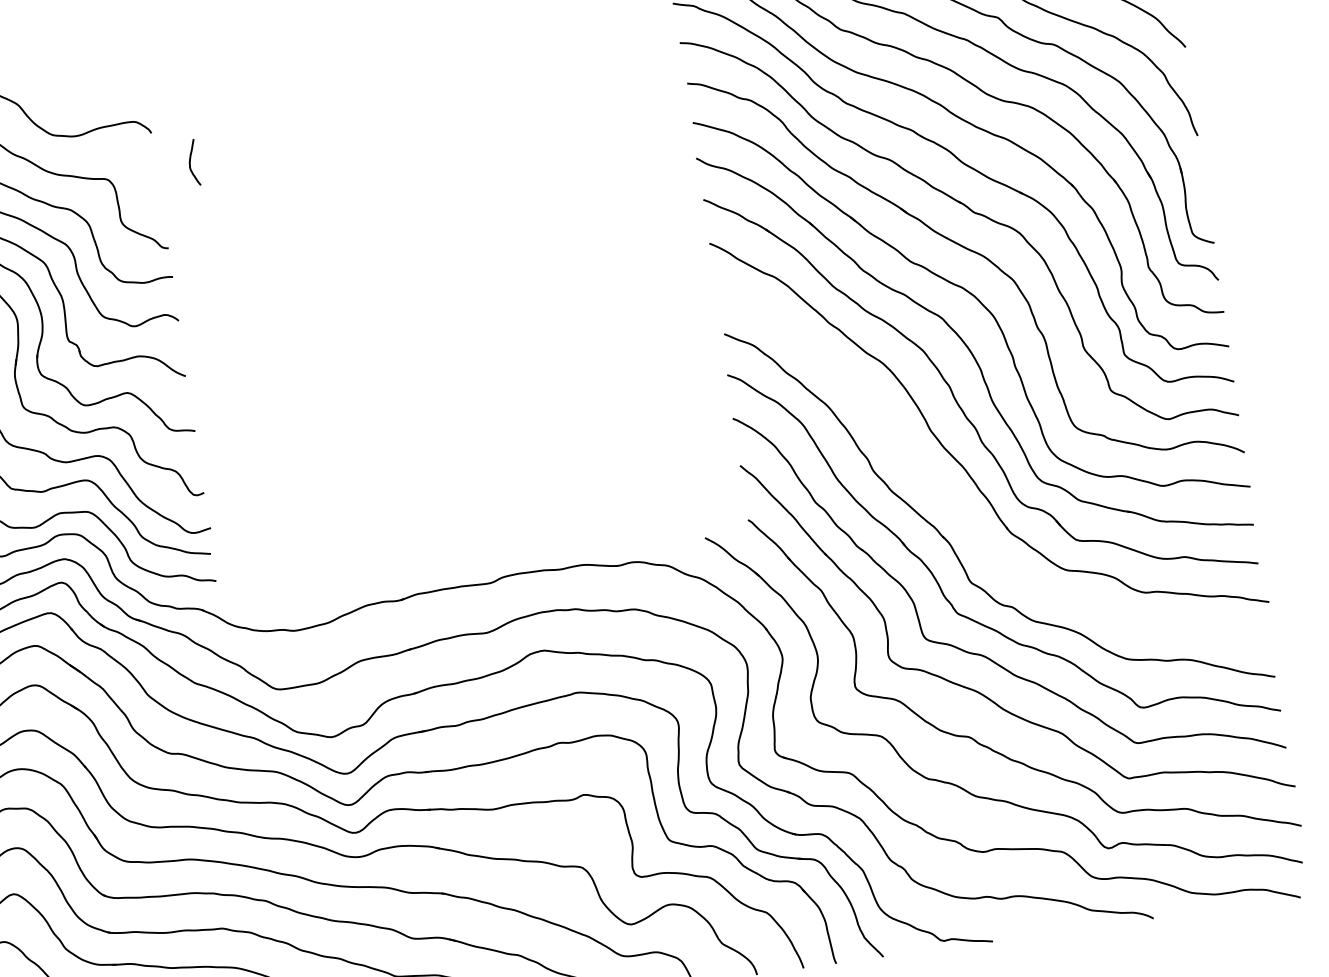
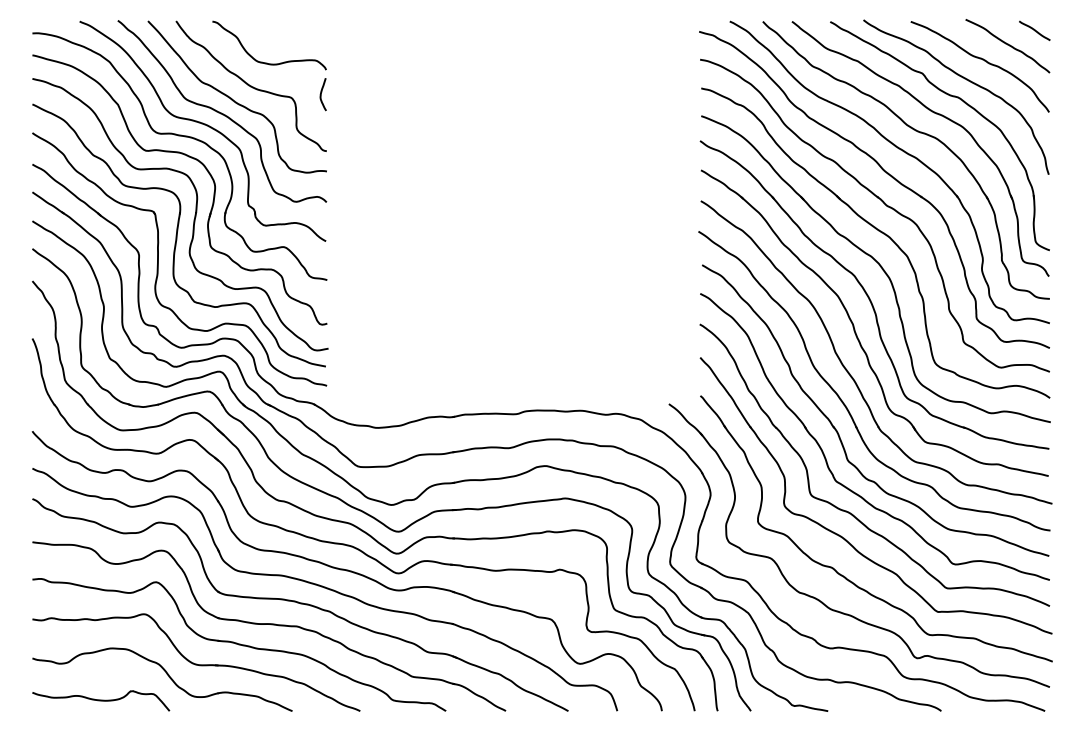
curve: (190, 163) -> (321, 94), moved
part: (957, 504) -> (846, 405), added

